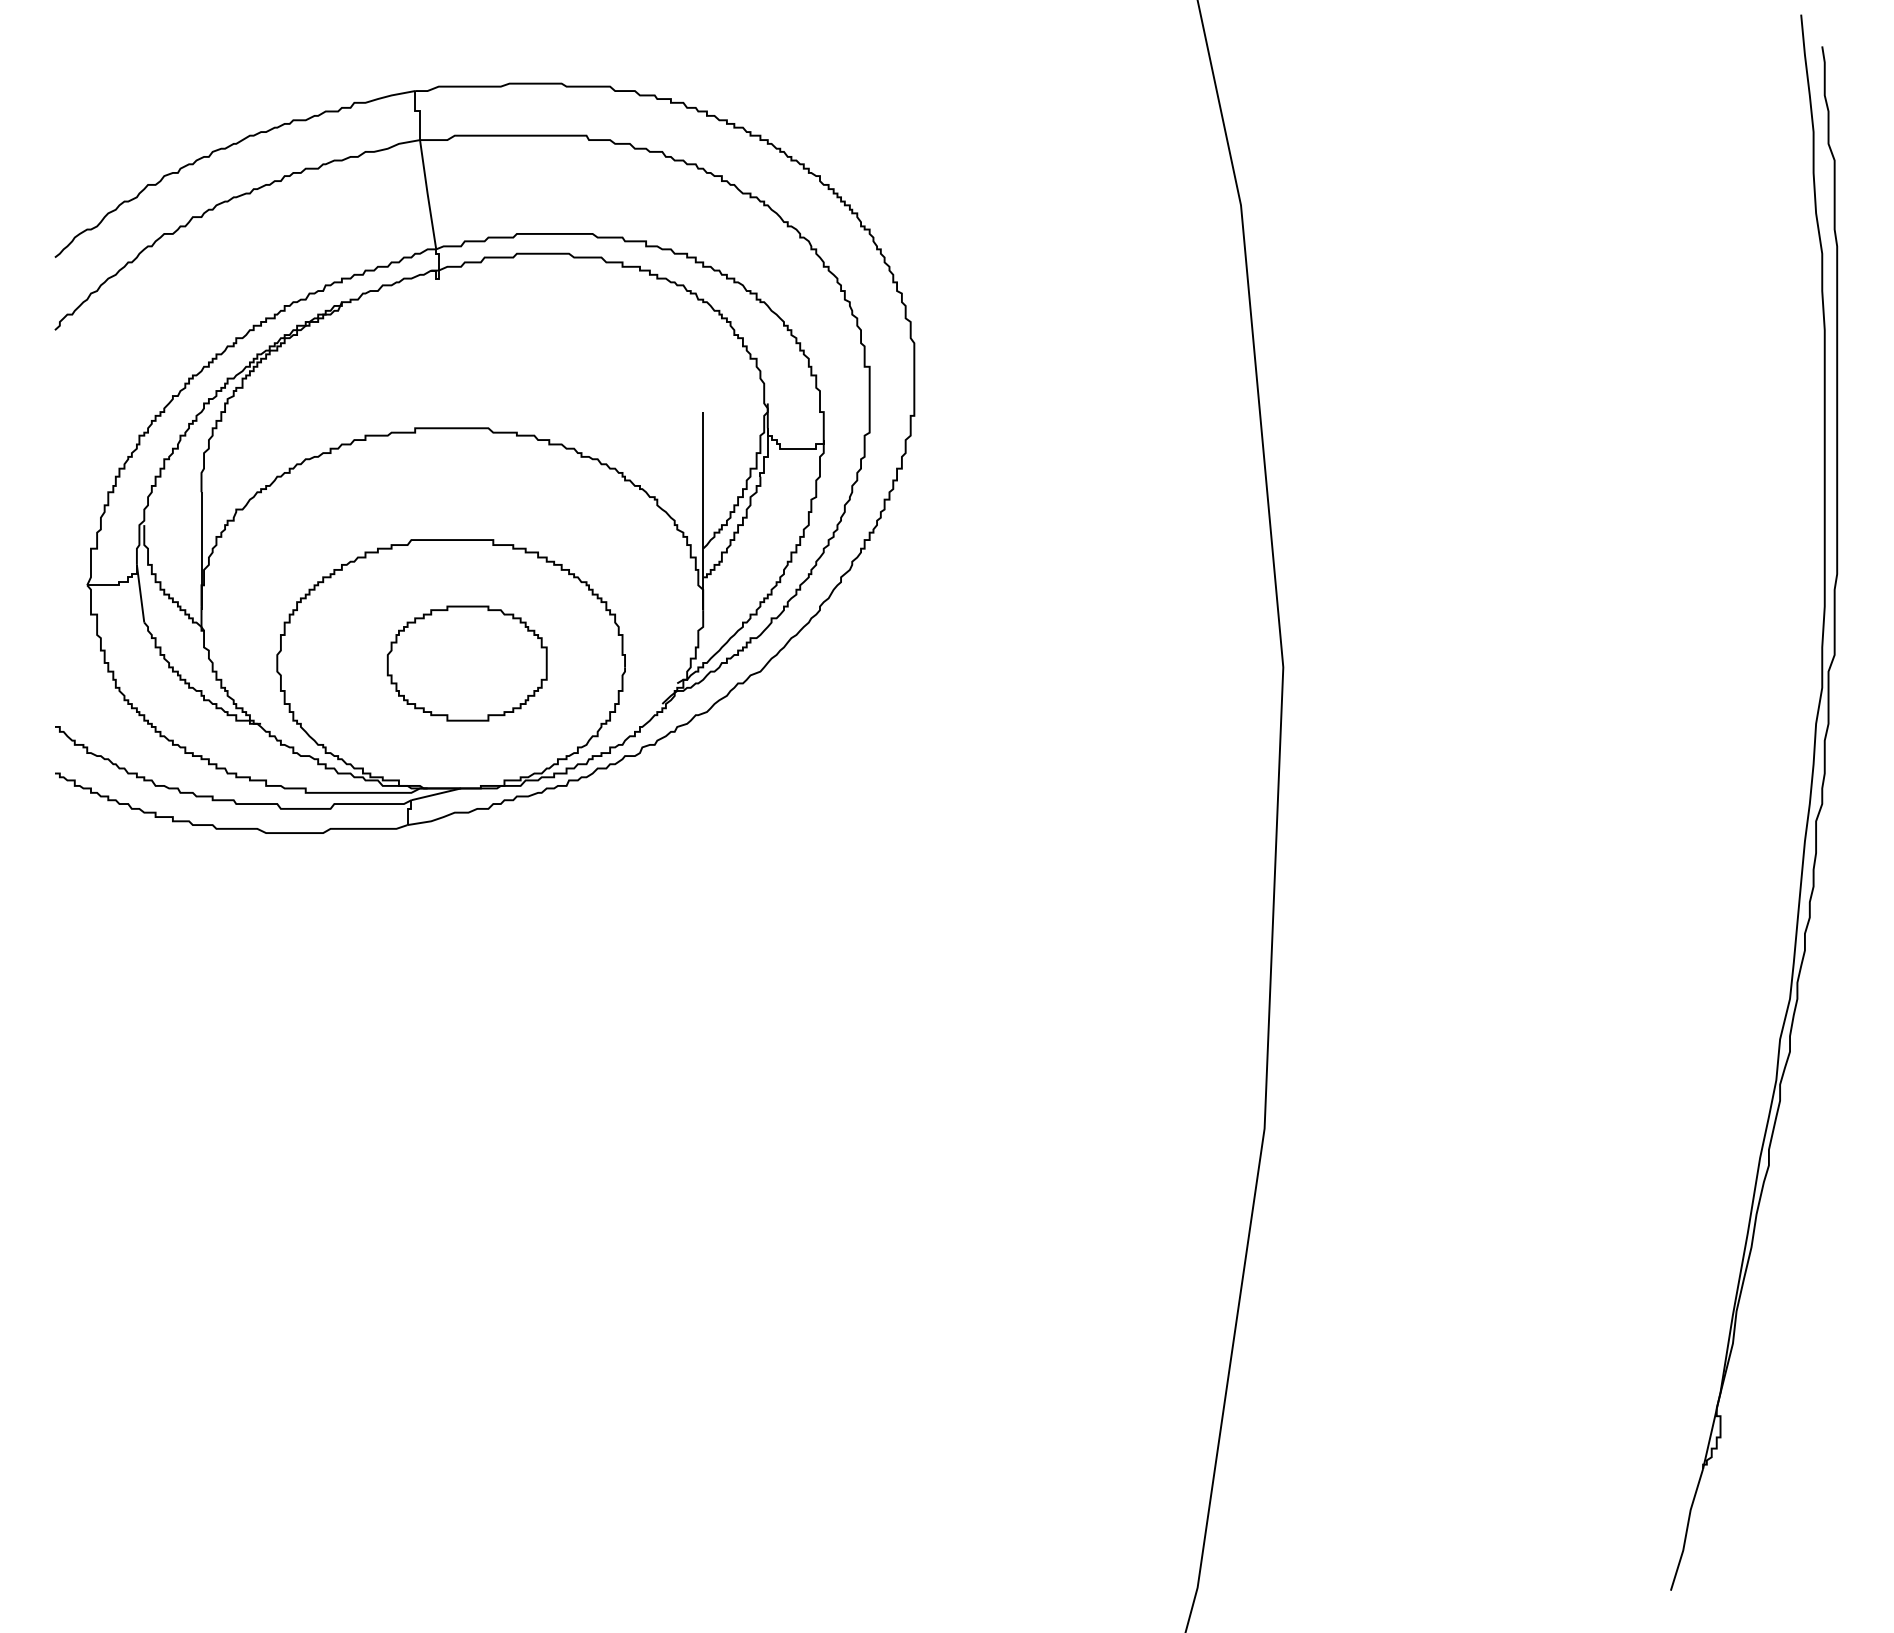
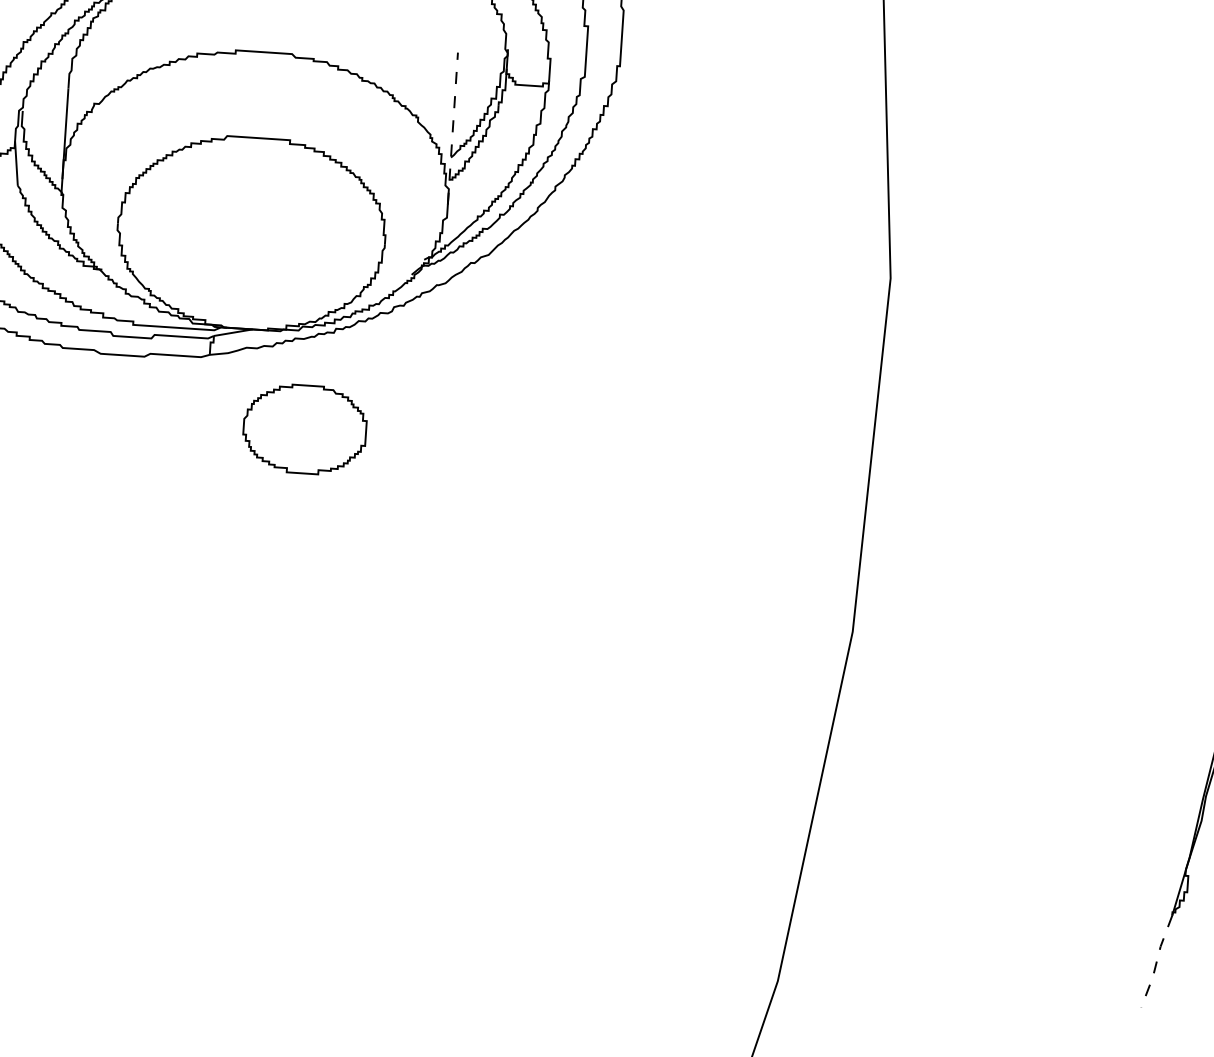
line: (703, 510) -> (453, 128), solid -> dashed
part: (466, 663) -> (304, 429), moved
line: (1686, 1530) -> (1156, 962), solid -> dashed

